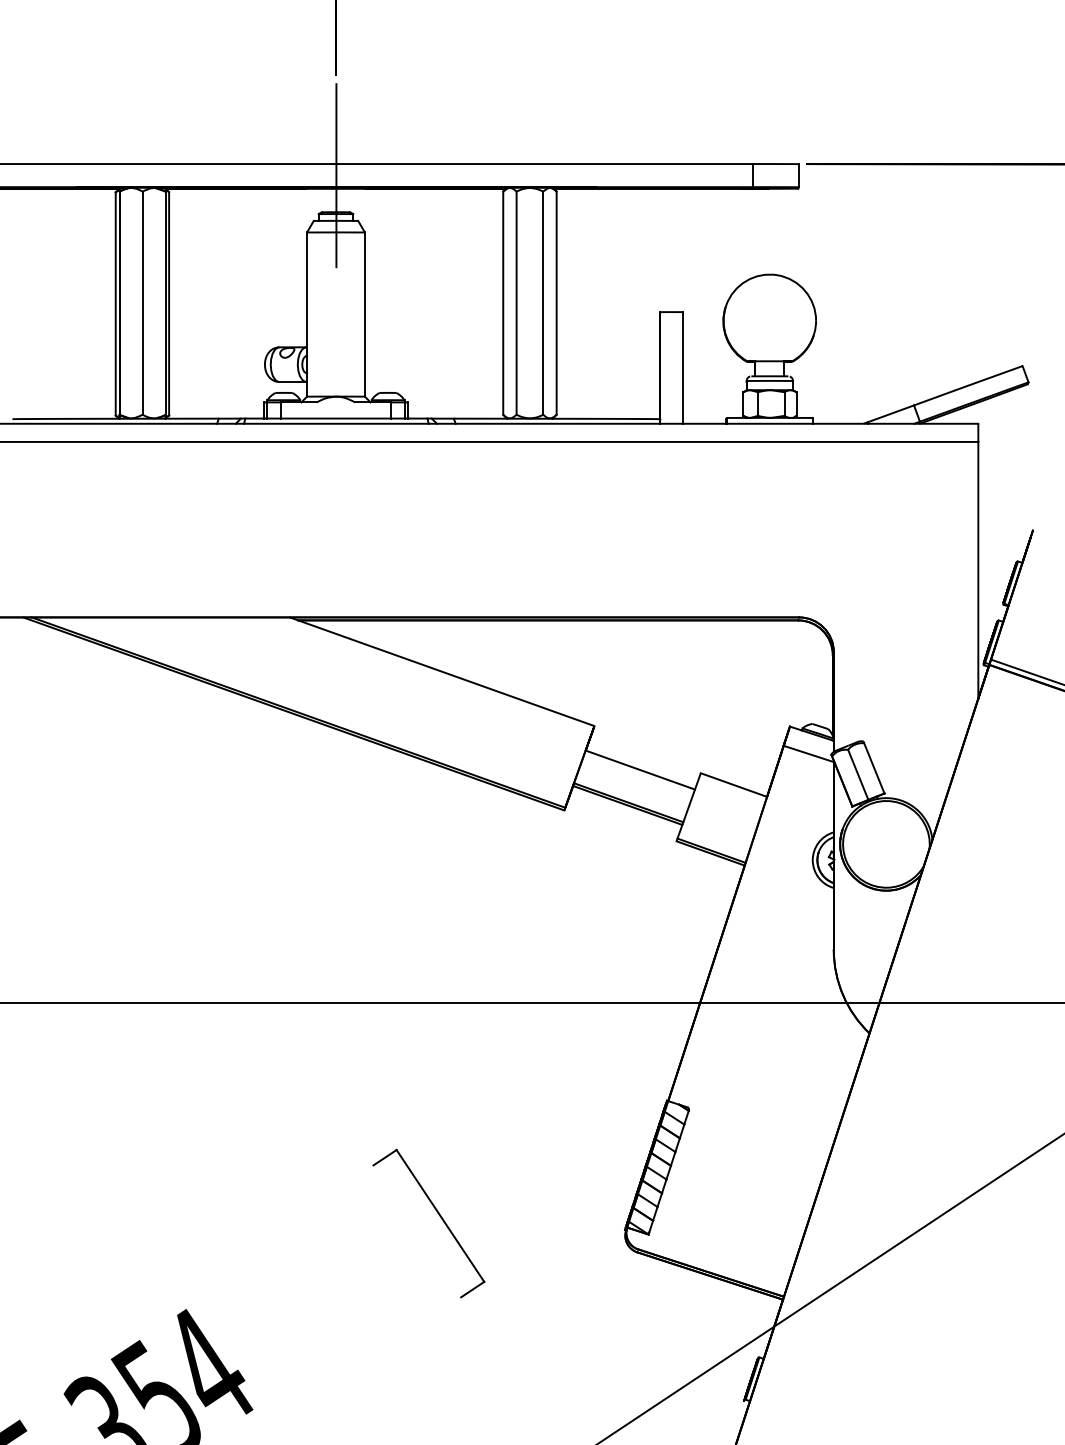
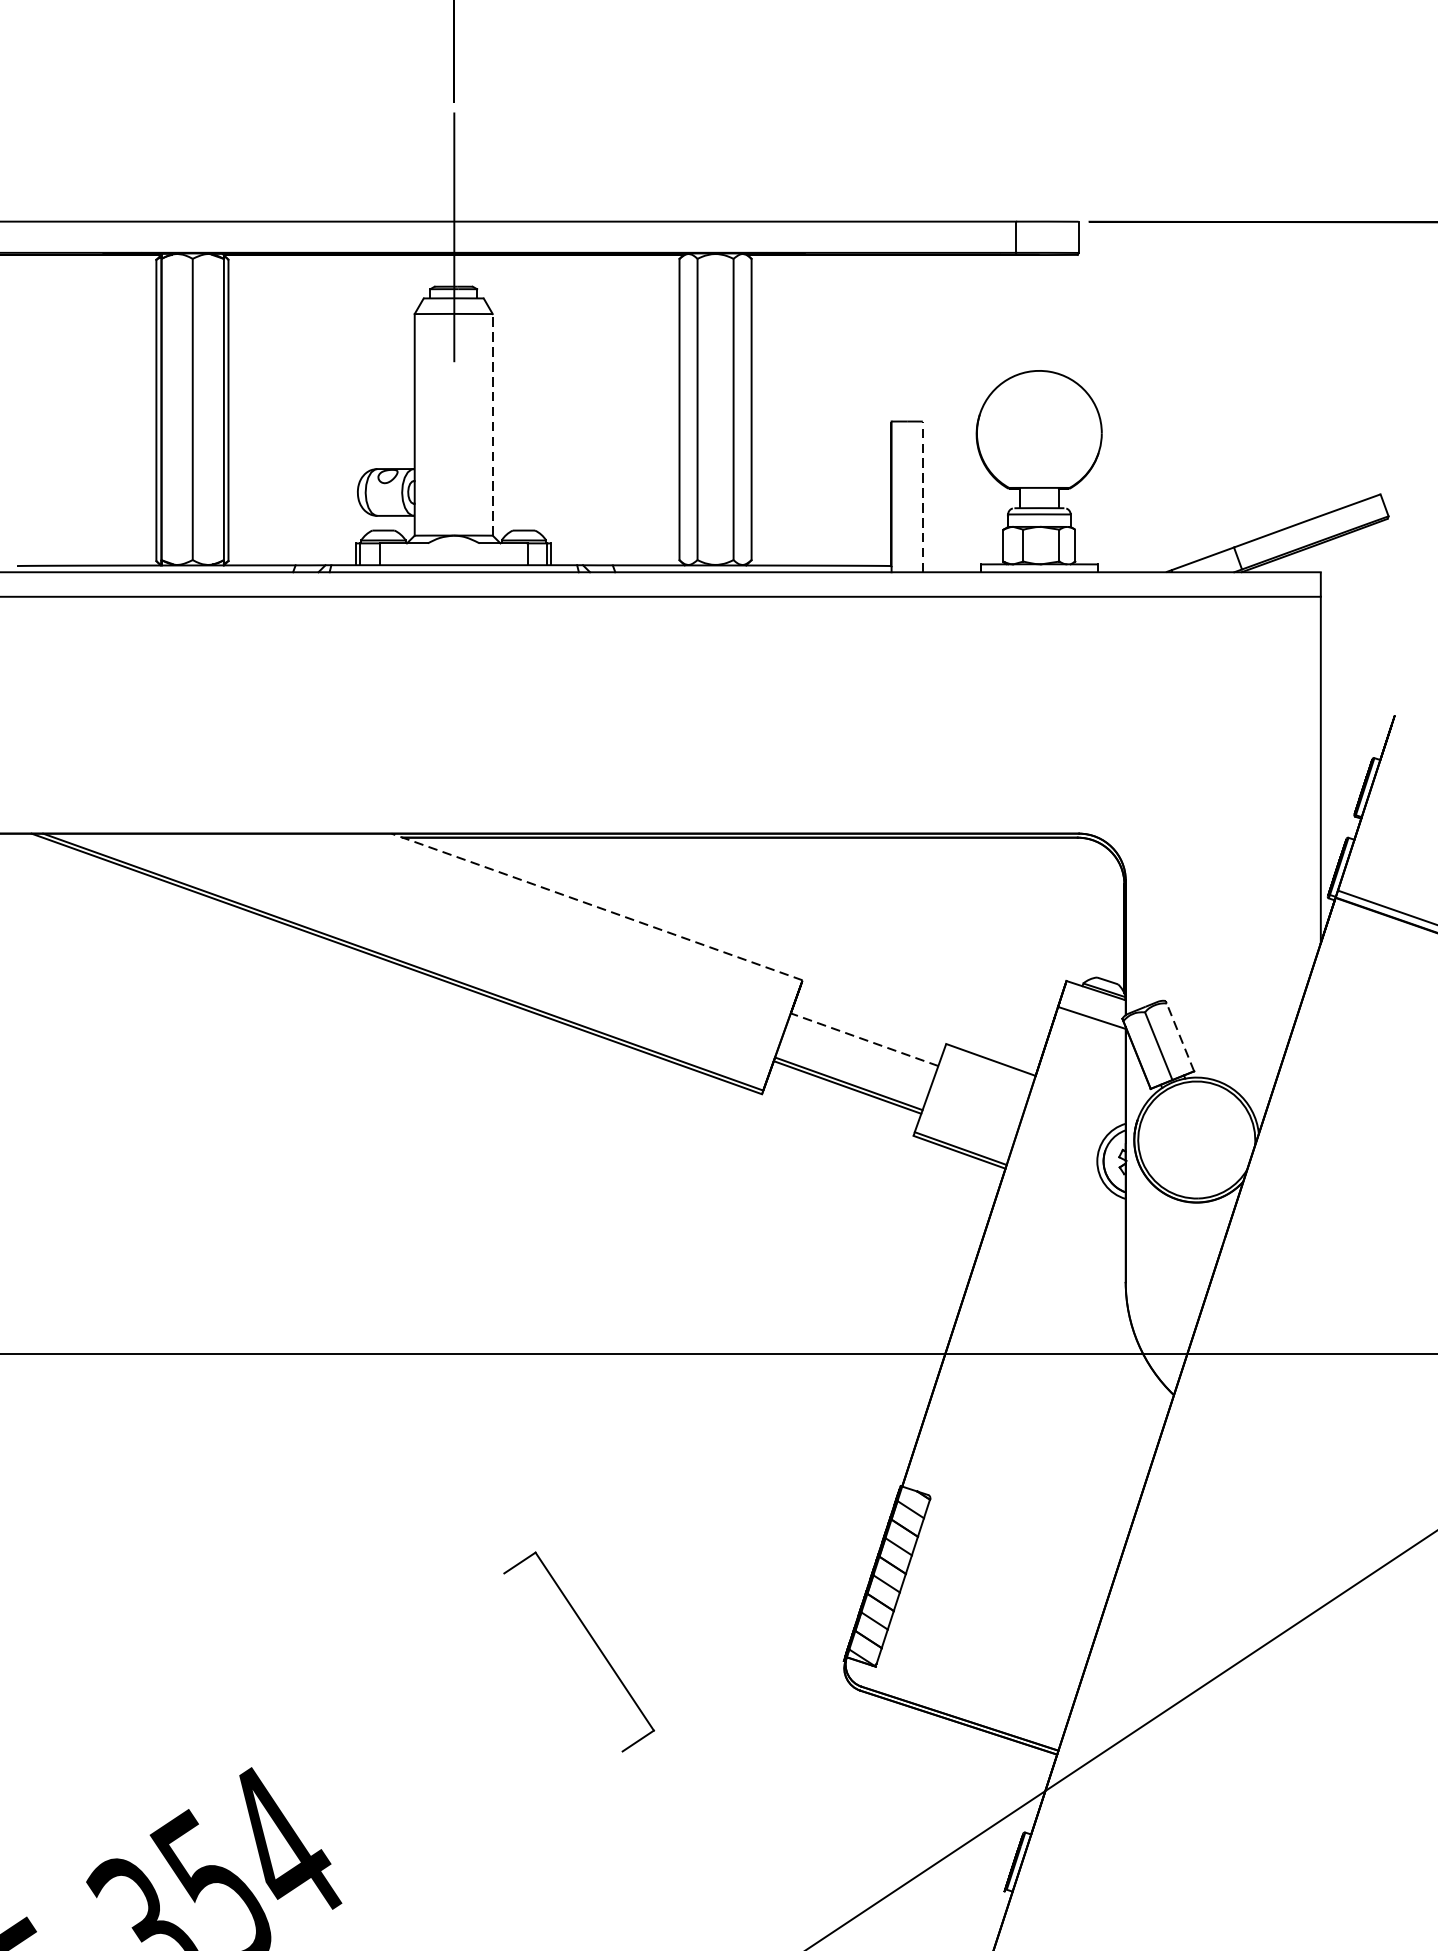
line: (364, 314) -> (492, 424), solid -> dashed
line: (683, 367) -> (922, 496), solid -> dashed
line: (442, 671) -> (597, 906), solid -> dashed
line: (874, 767) -> (1180, 1036), solid -> dashed
line: (639, 769) -> (863, 1038), solid -> dashed

